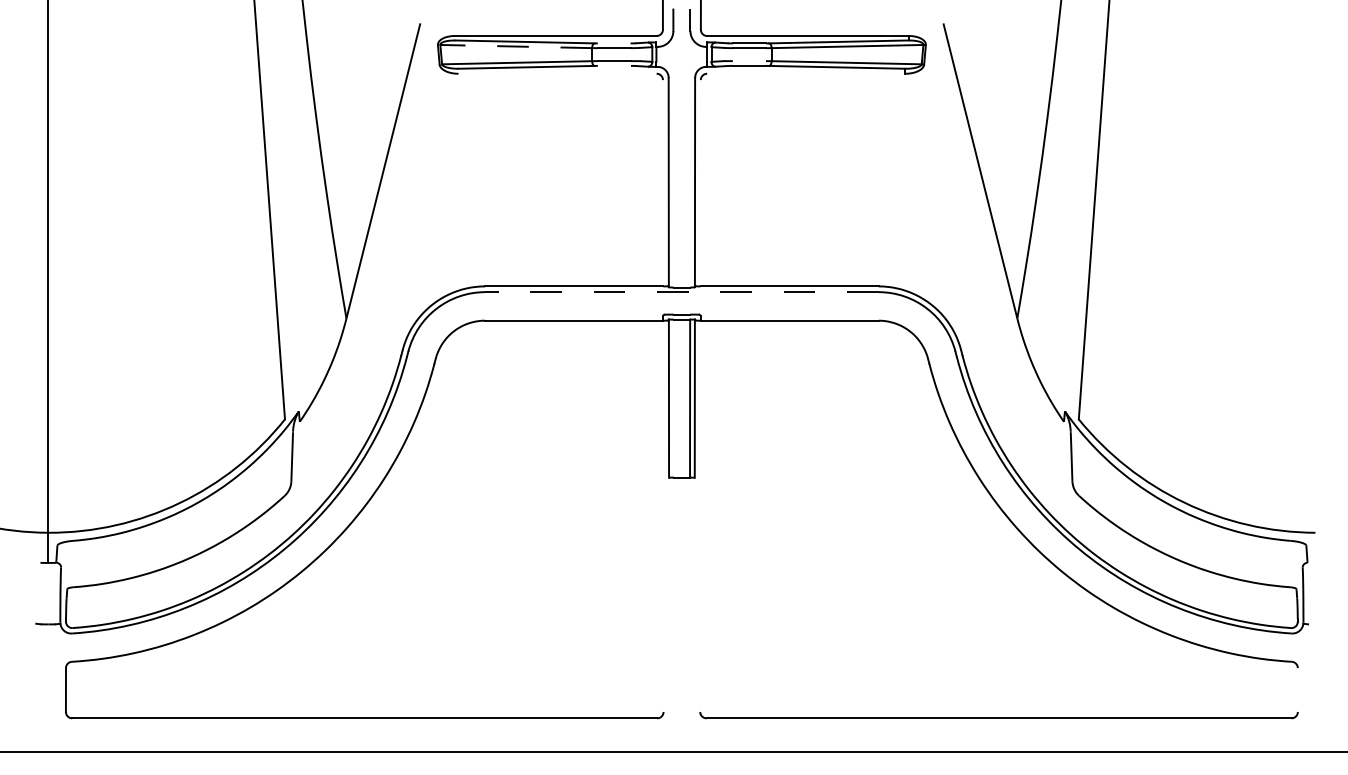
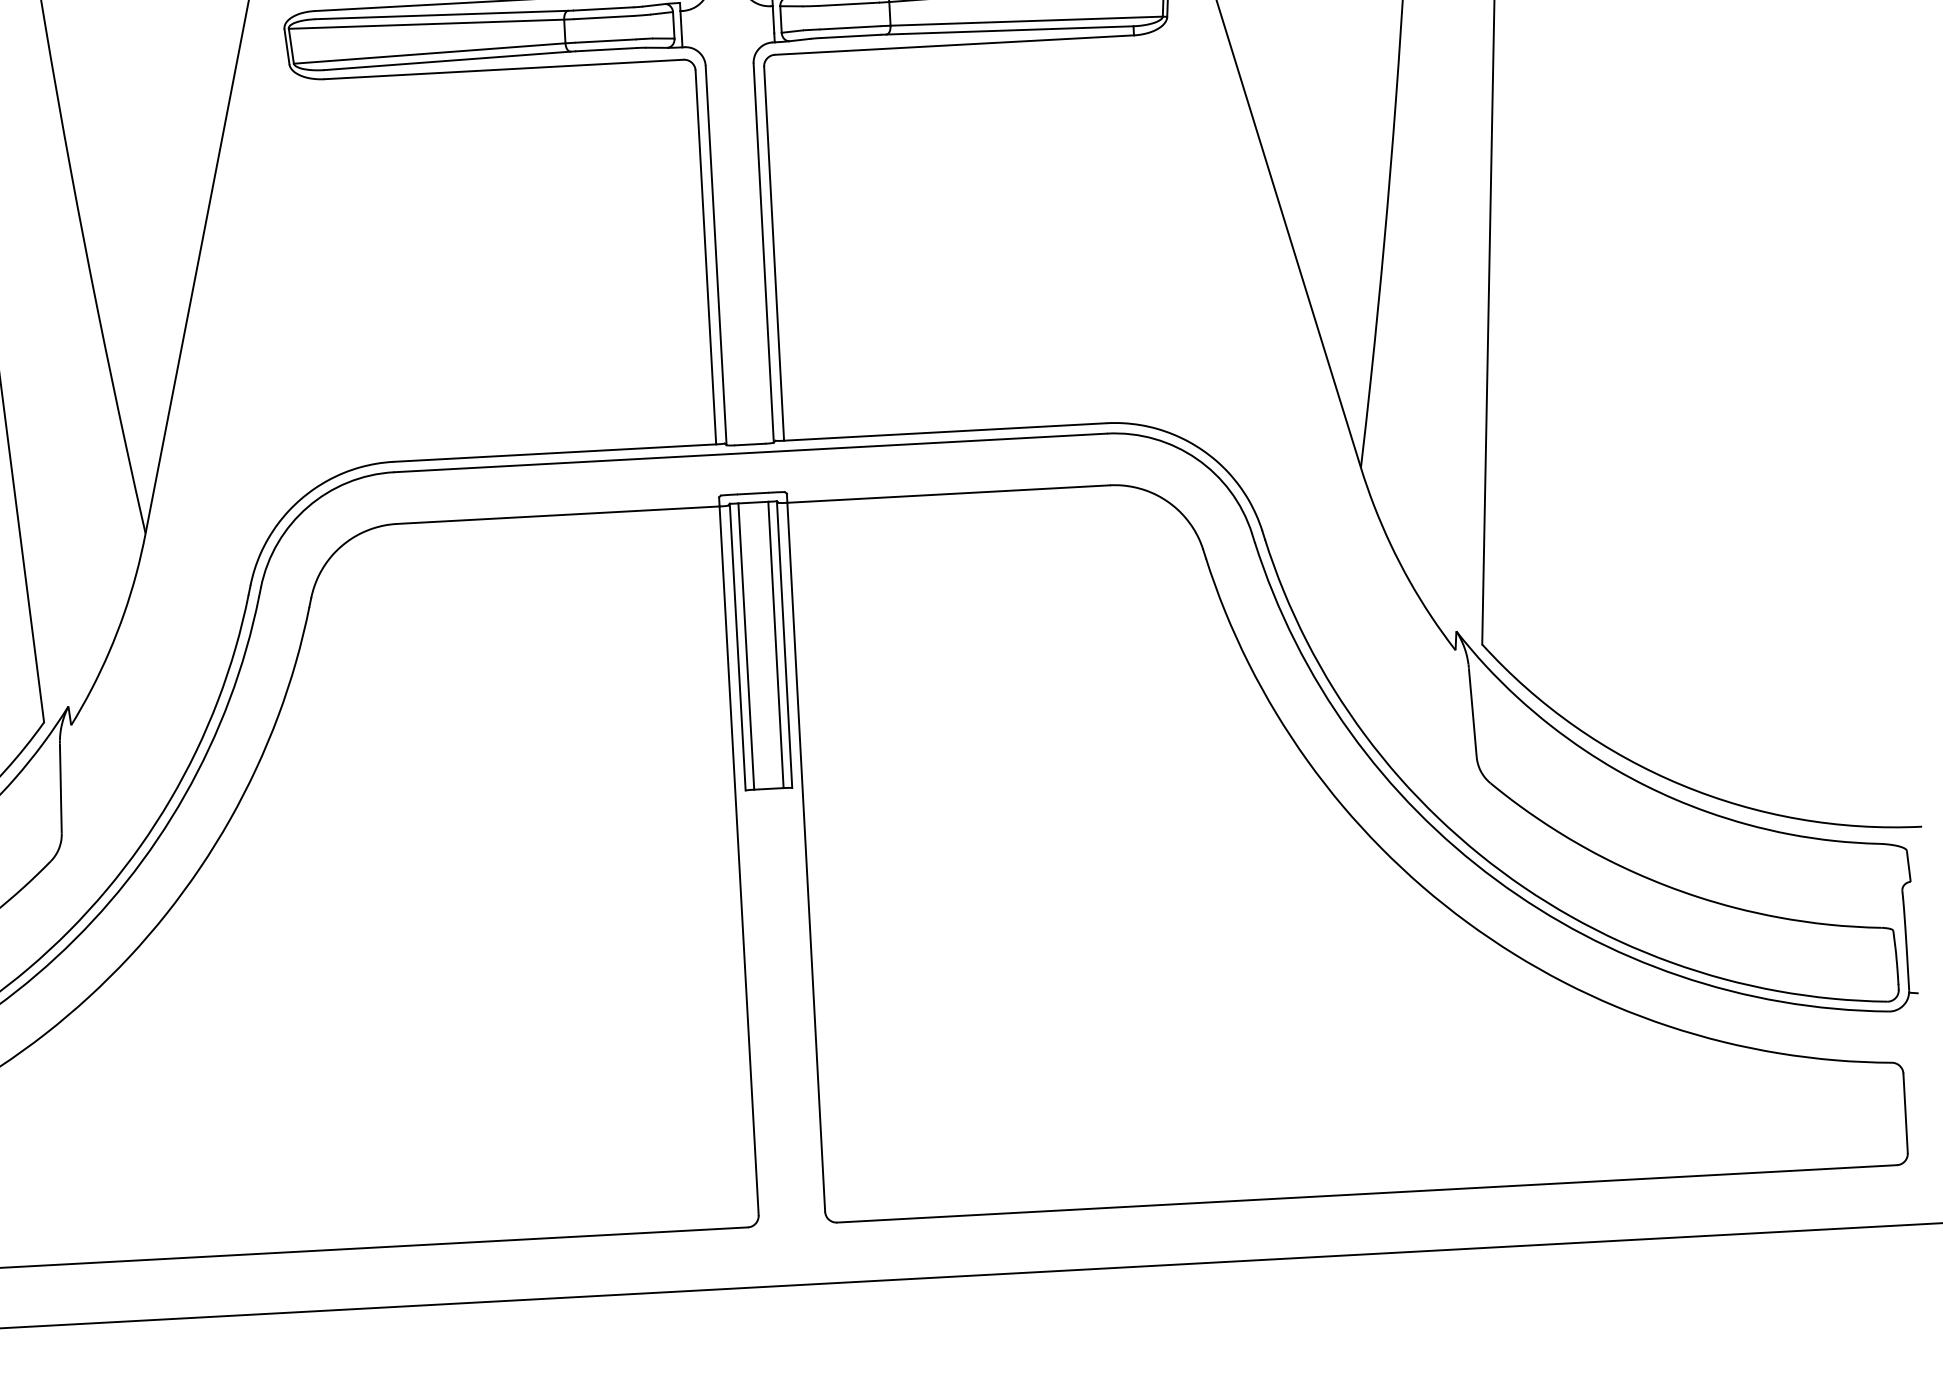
line: (613, 43) -> (602, 9), added
line: (516, 46) -> (426, 24), dashed -> solid
line: (748, 61) -> (848, 28), added
line: (613, 65) -> (604, 49), added
line: (557, 73) -> (503, 69), added
line: (806, 73) -> (954, 44), added
line: (662, 183) -> (704, 257), added
line: (700, 183) -> (773, 254), added
line: (681, 292) -> (749, 453), dashed -> solid
line: (673, 398) -> (745, 646), added
line: (663, 515) -> (739, 859), added
line: (700, 515) -> (806, 855), added
line: (1297, 689) -> (1904, 1112), added

